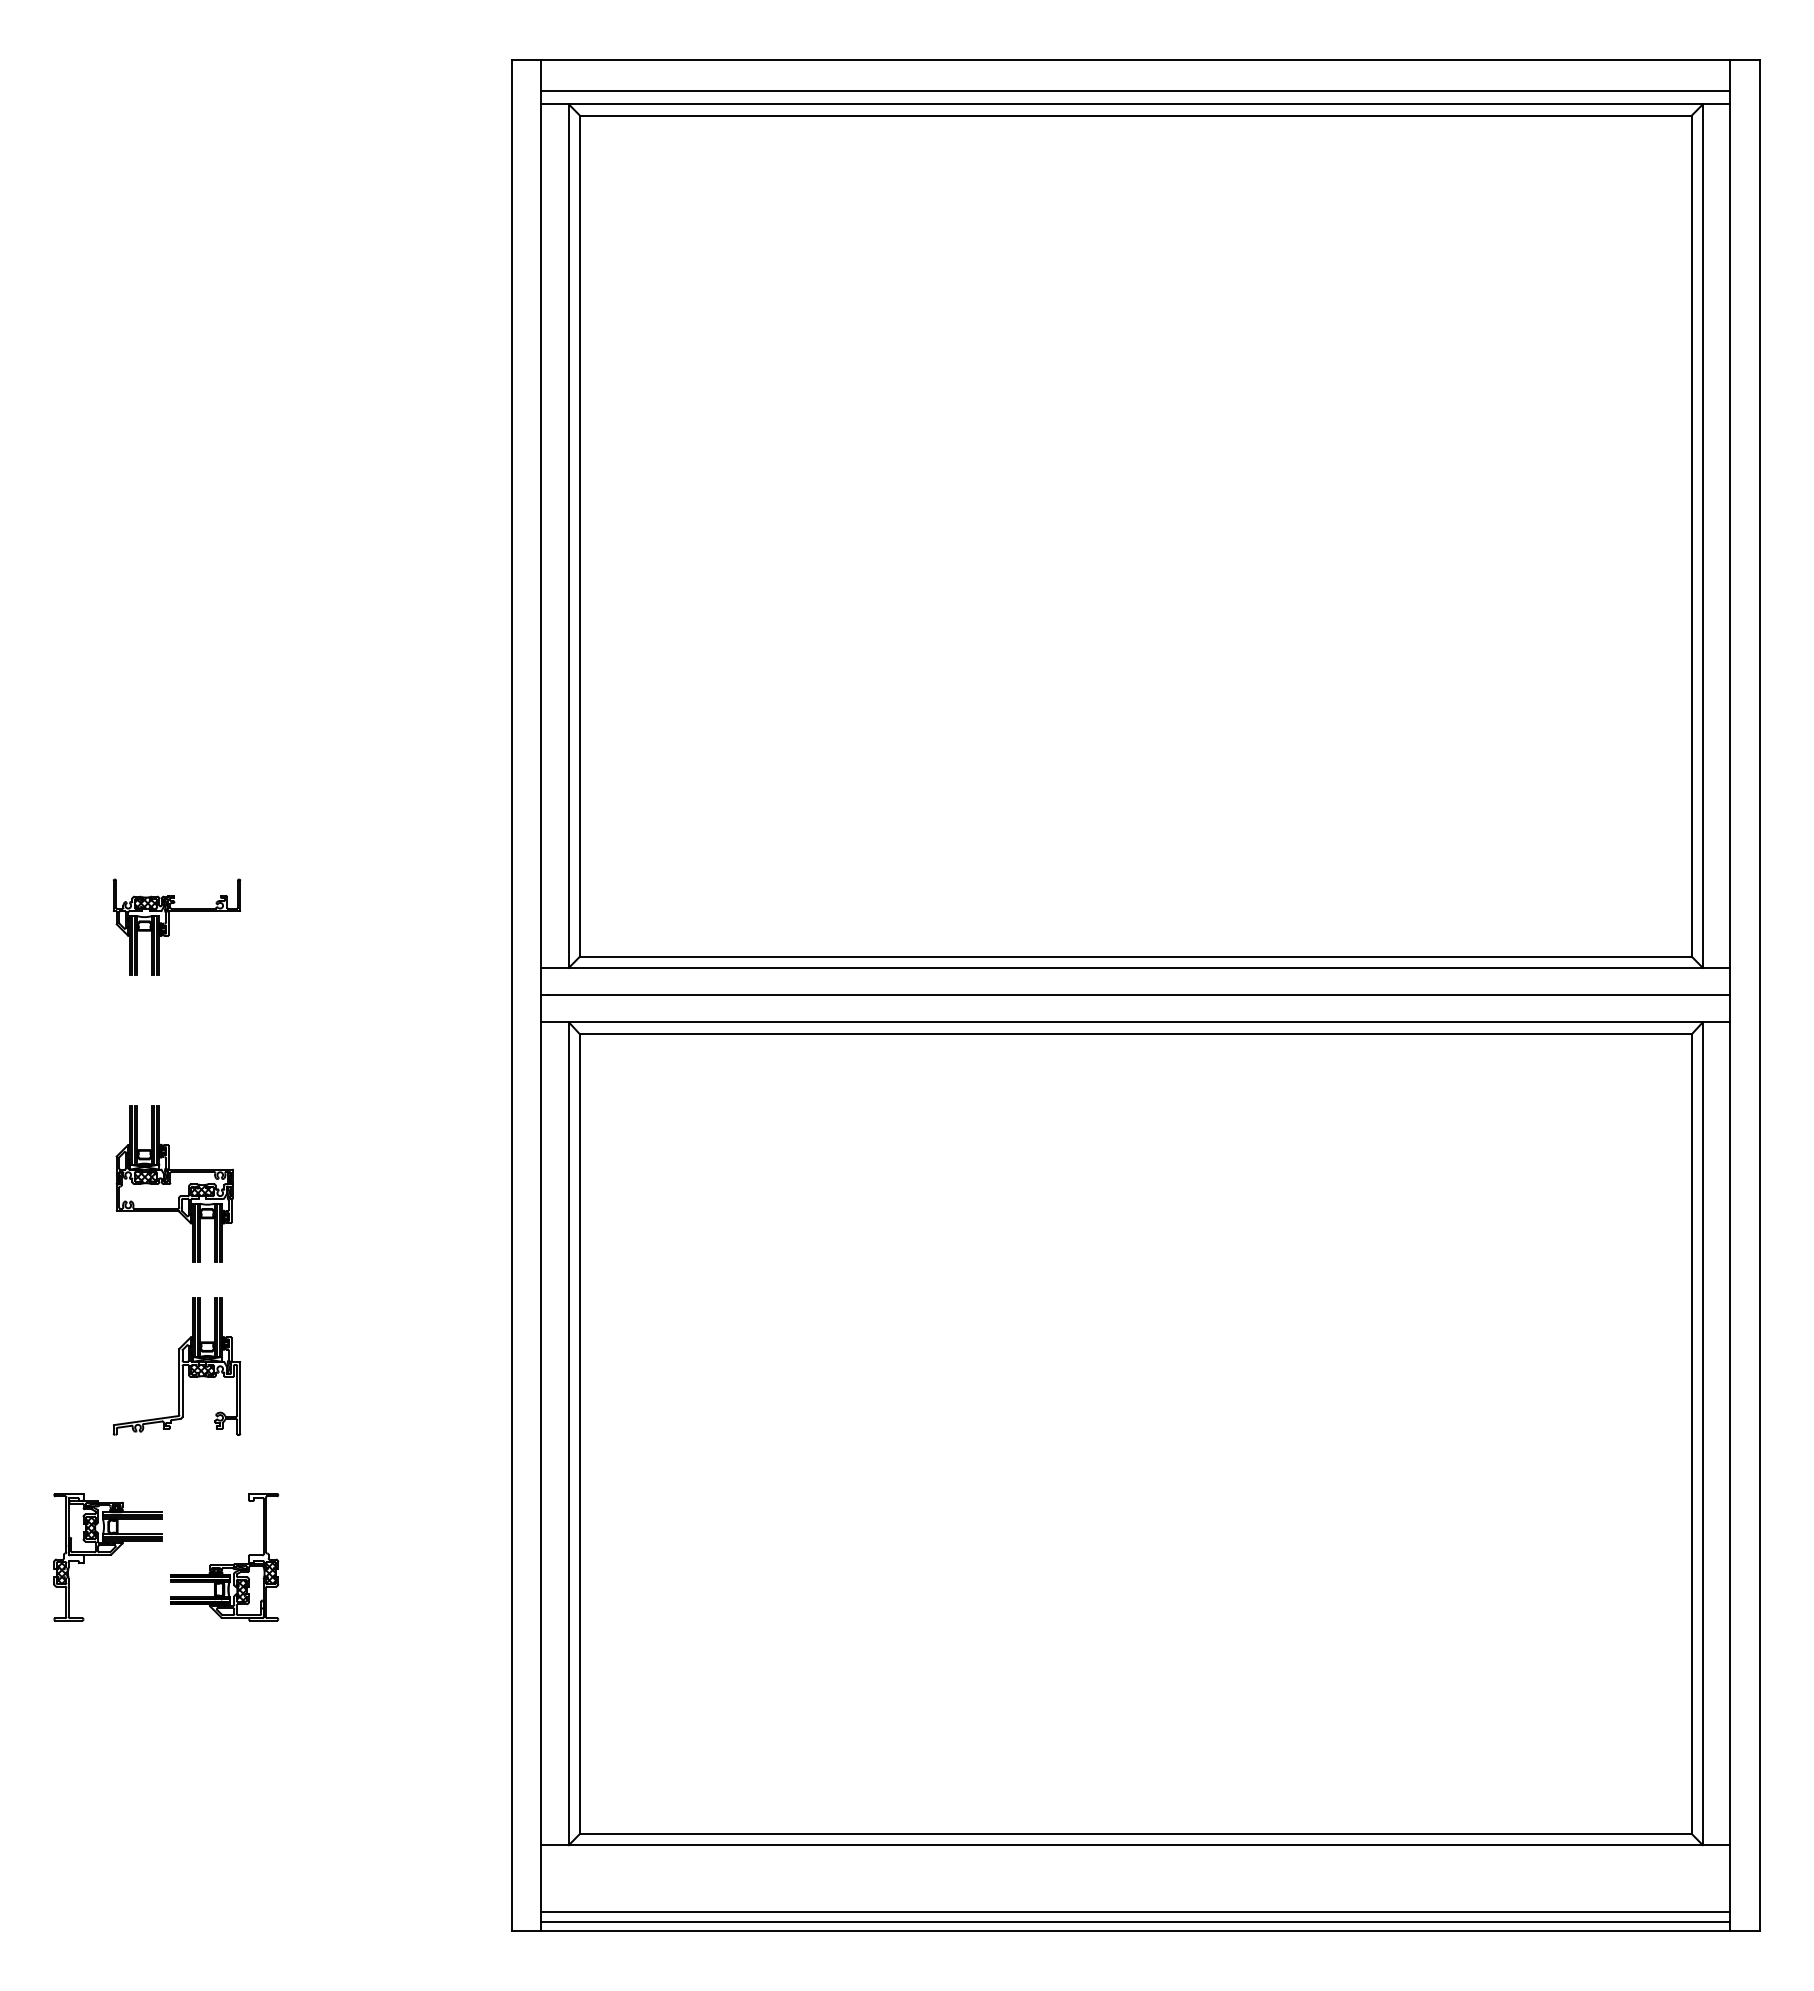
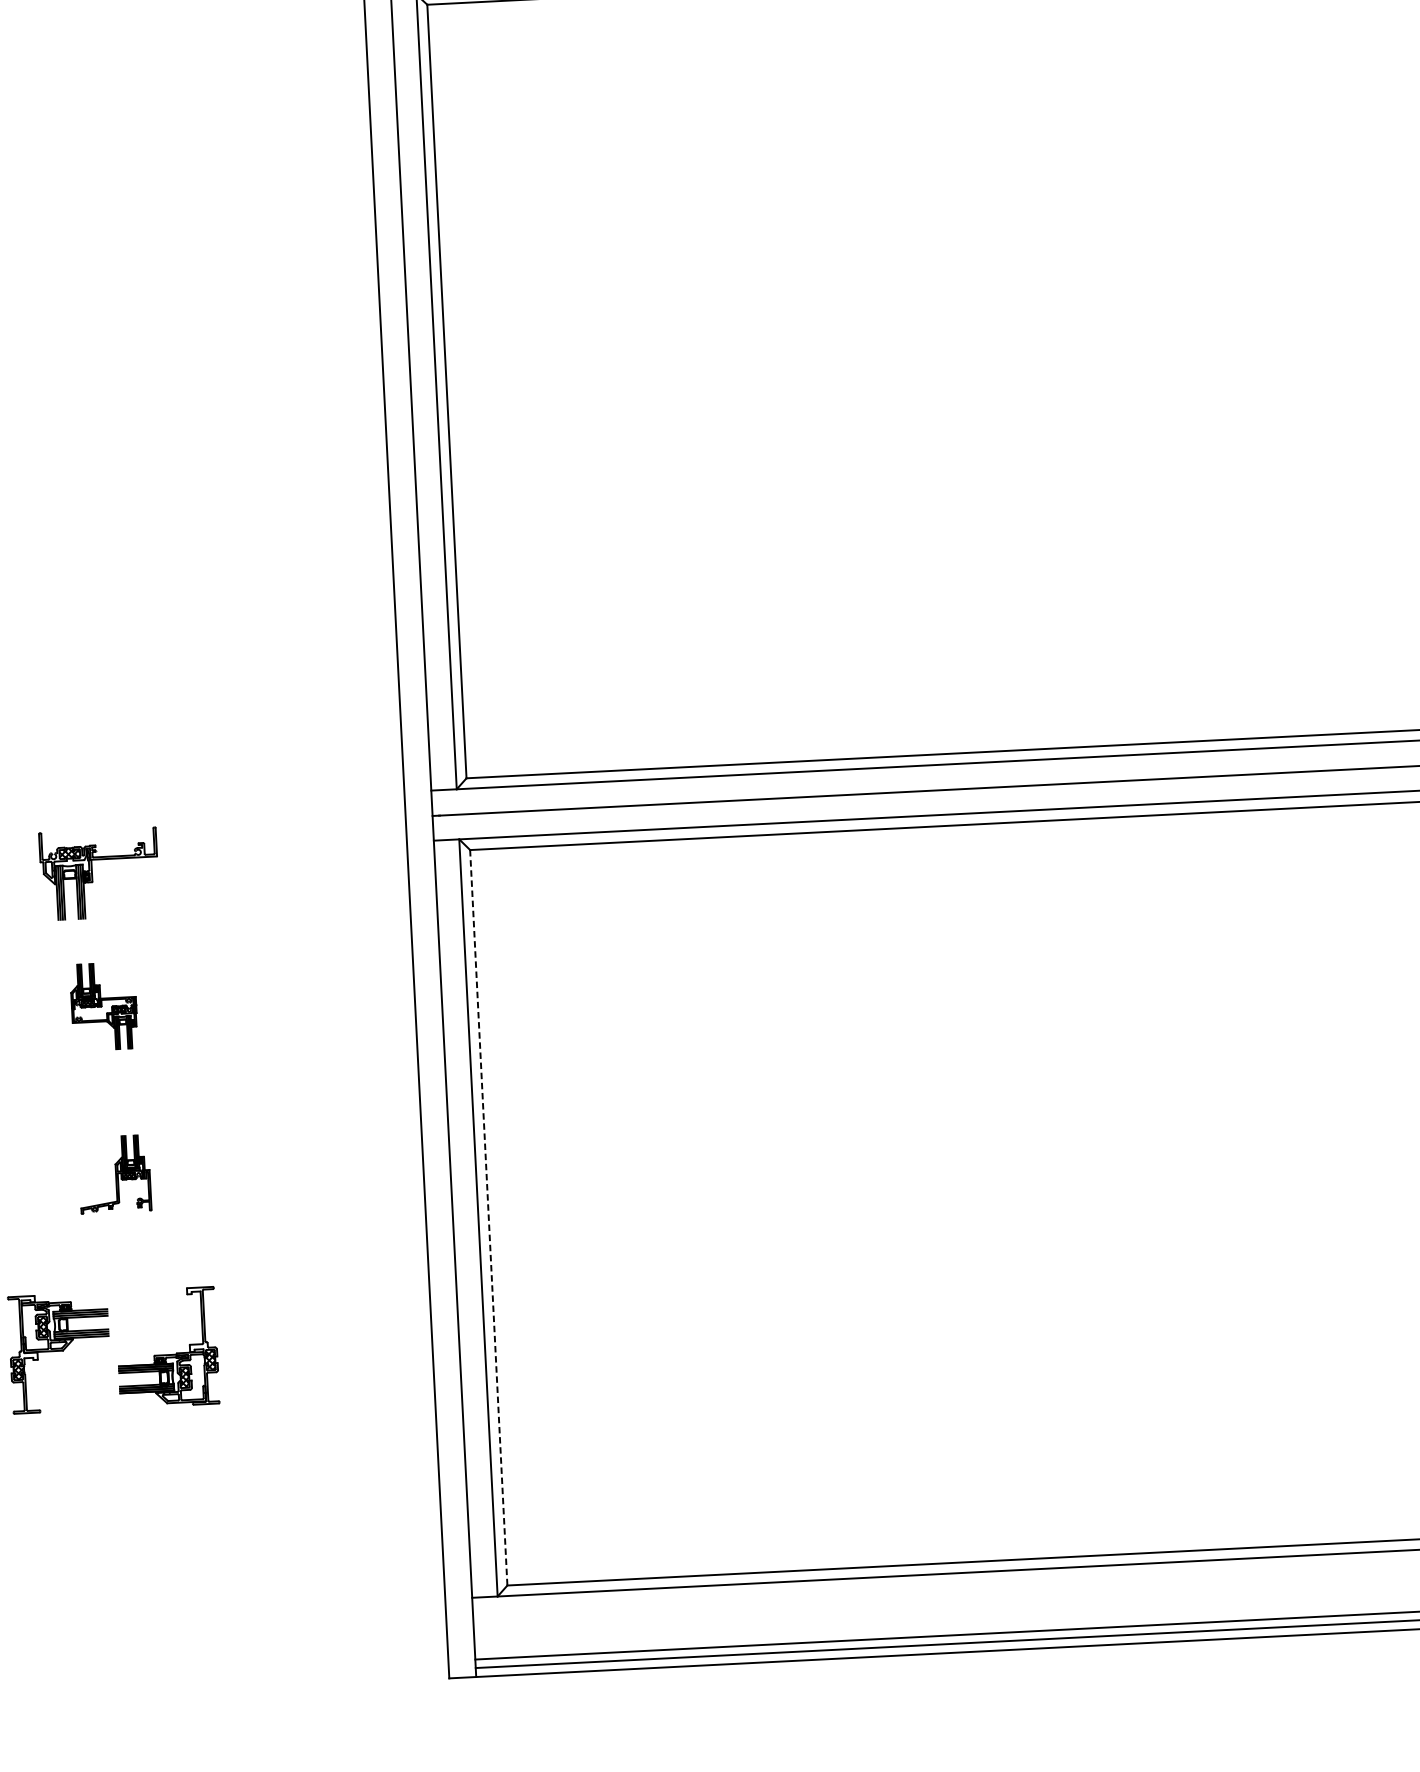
part: (169, 926) -> (92, 873), moved
part: (174, 1183) -> (103, 1006), size x0.6
part: (176, 1366) -> (114, 1174), size x0.6
line: (580, 1434) -> (489, 1218), solid -> dashed

